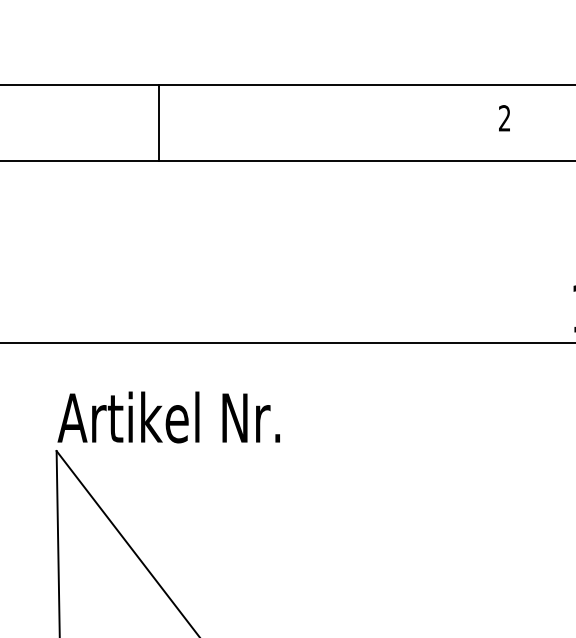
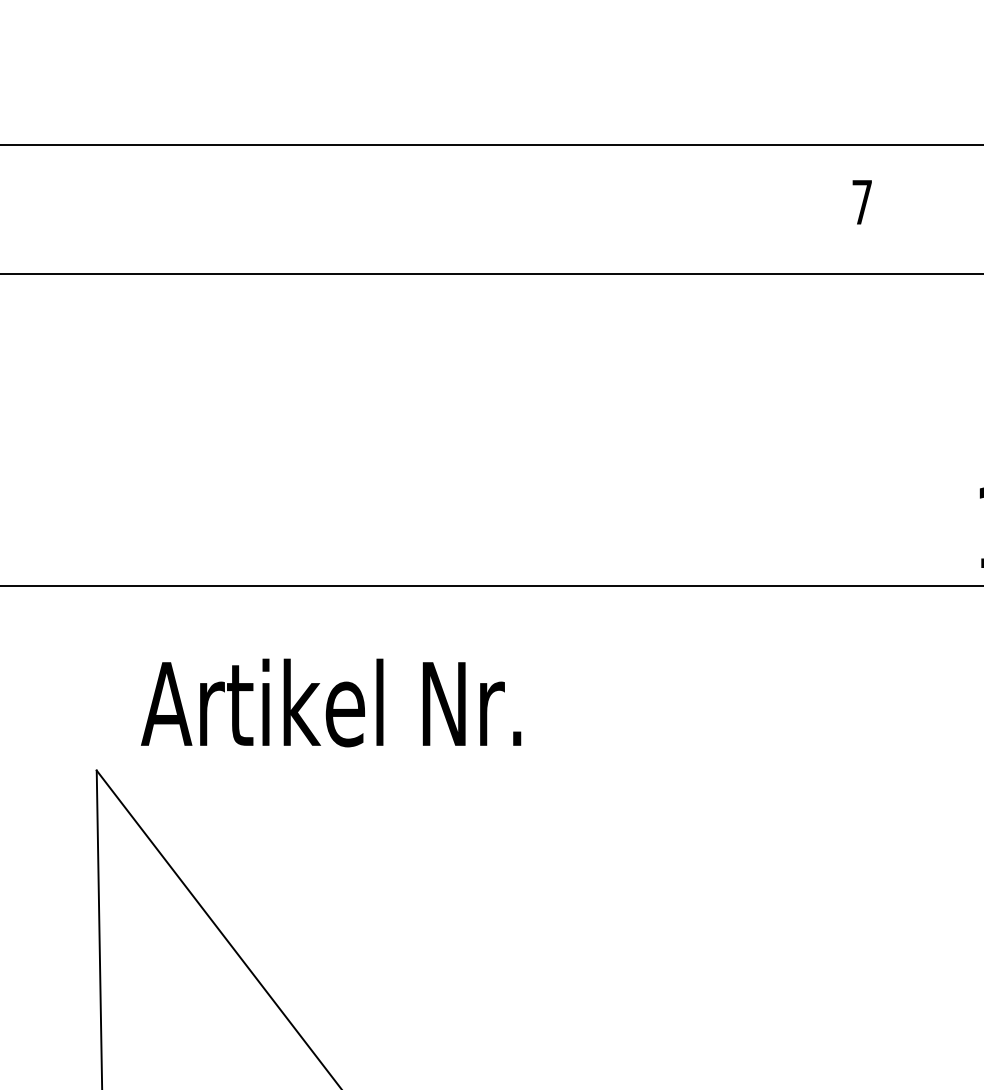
text: (504, 118) -> (861, 202), 2 -> 7
line: (159, 122) -> (272, 209), removed
text: (168, 417) -> (330, 703), moved

